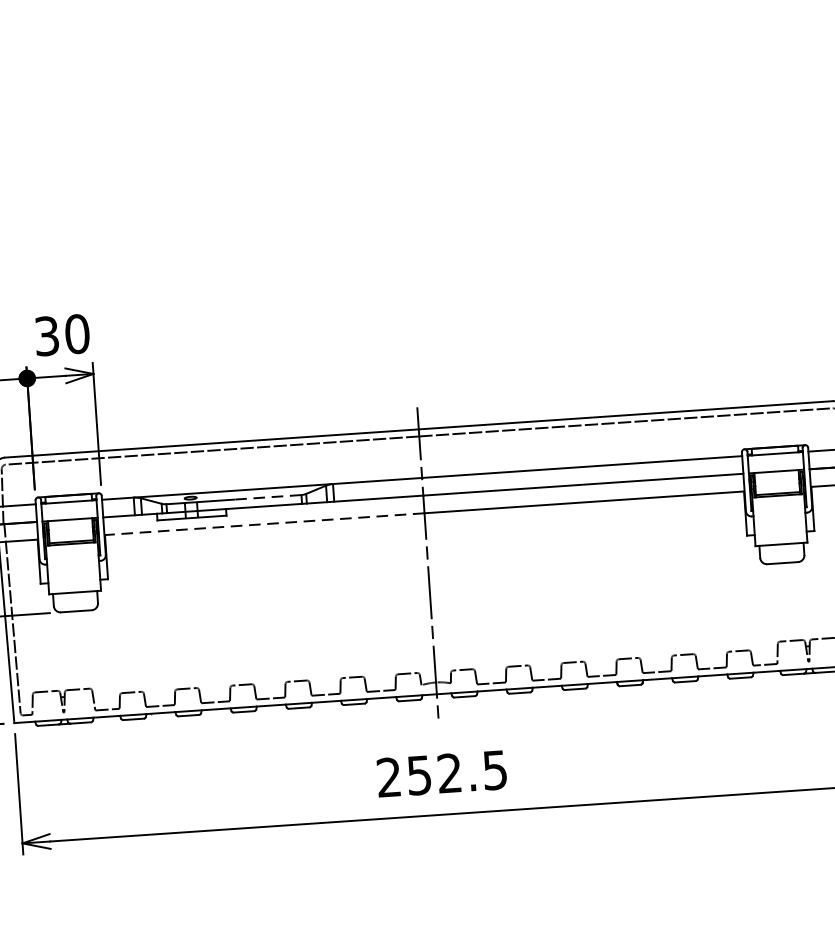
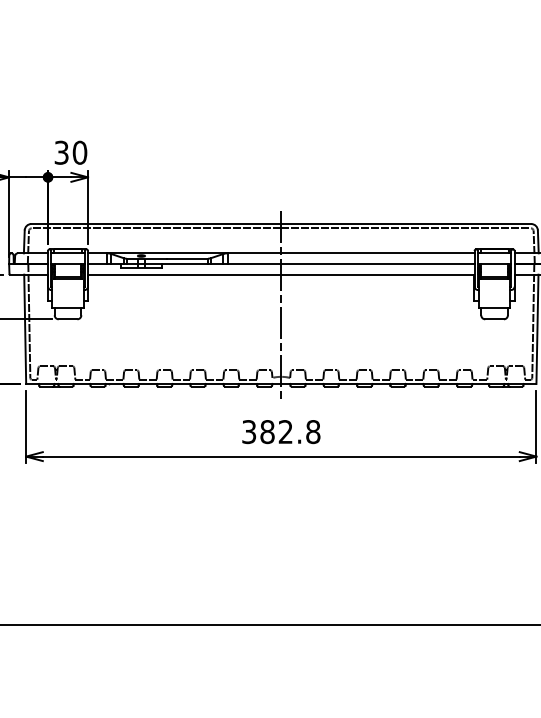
line: (267, 497) -> (187, 258), dashed -> solid
line: (264, 523) -> (184, 274), dashed -> solid
text: (442, 774) -> (281, 432), 252.5 -> 382.8

